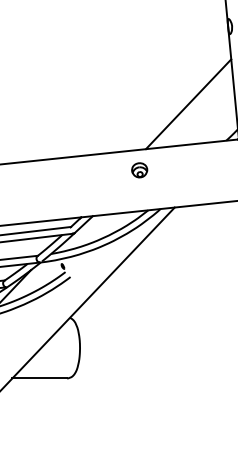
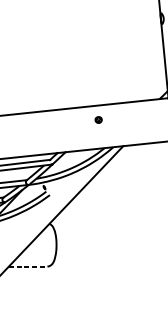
line: (188, 104) -> (132, 73), removed
part: (139, 170) -> (98, 120), size x0.6
line: (40, 378) -> (28, 266), solid -> dashed

